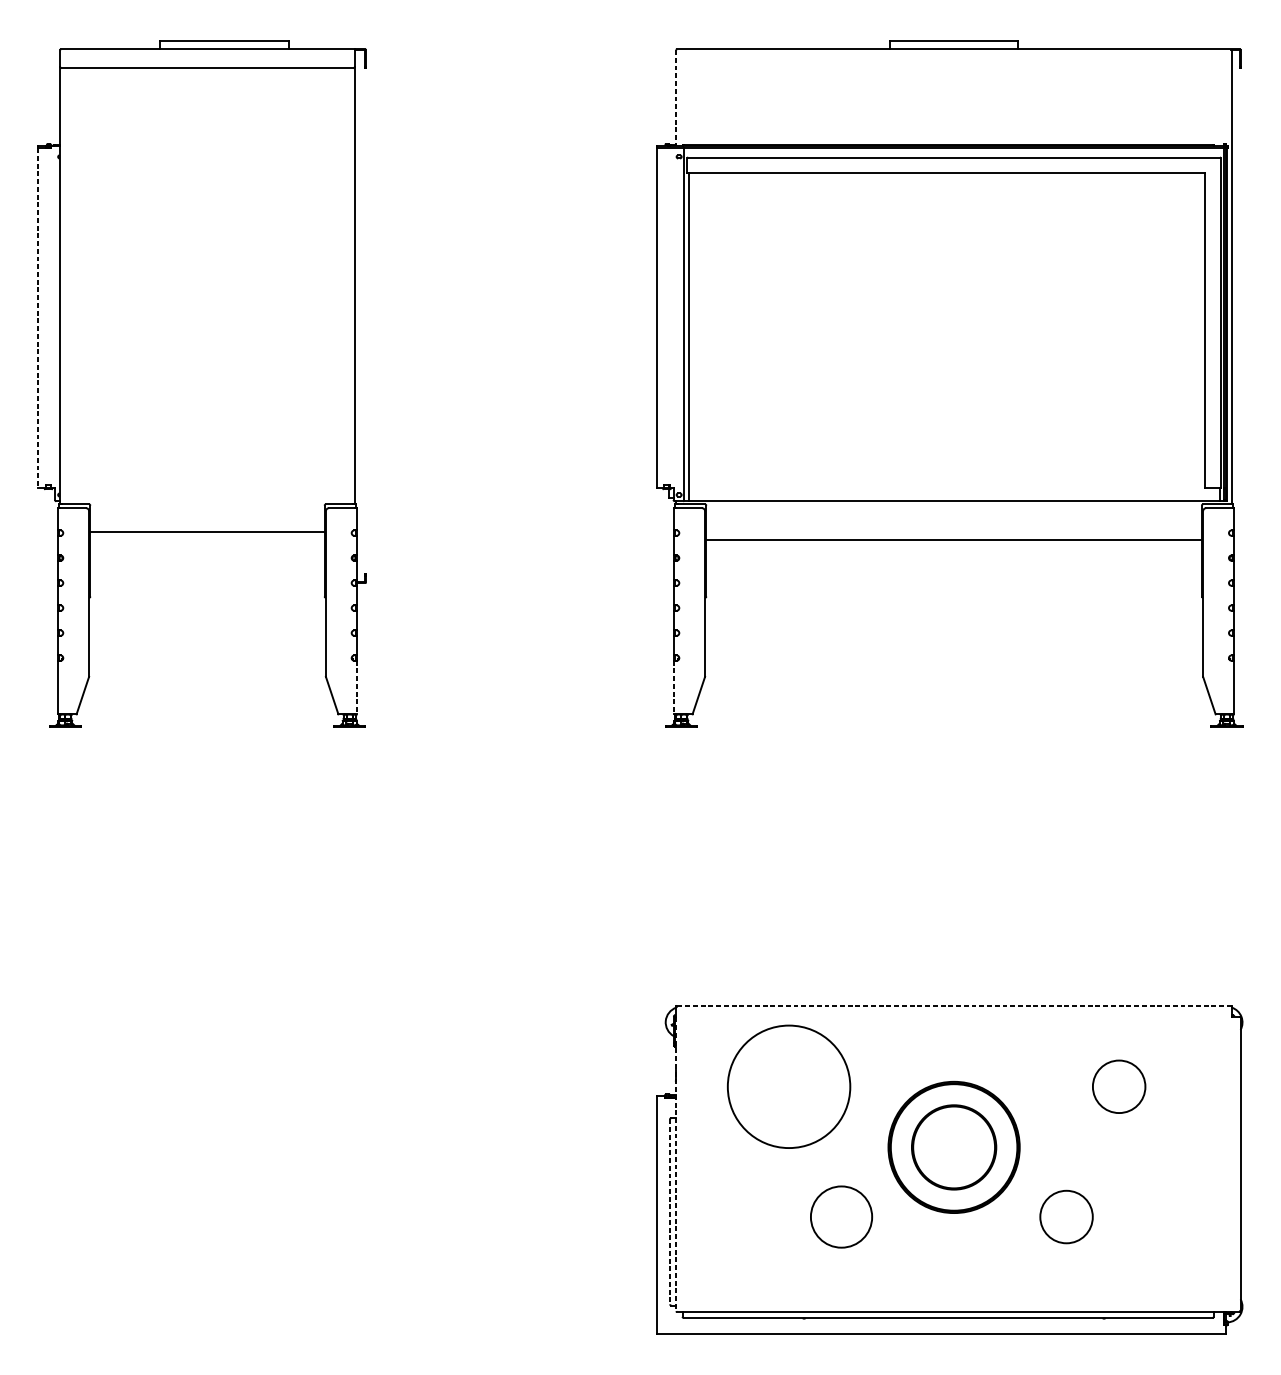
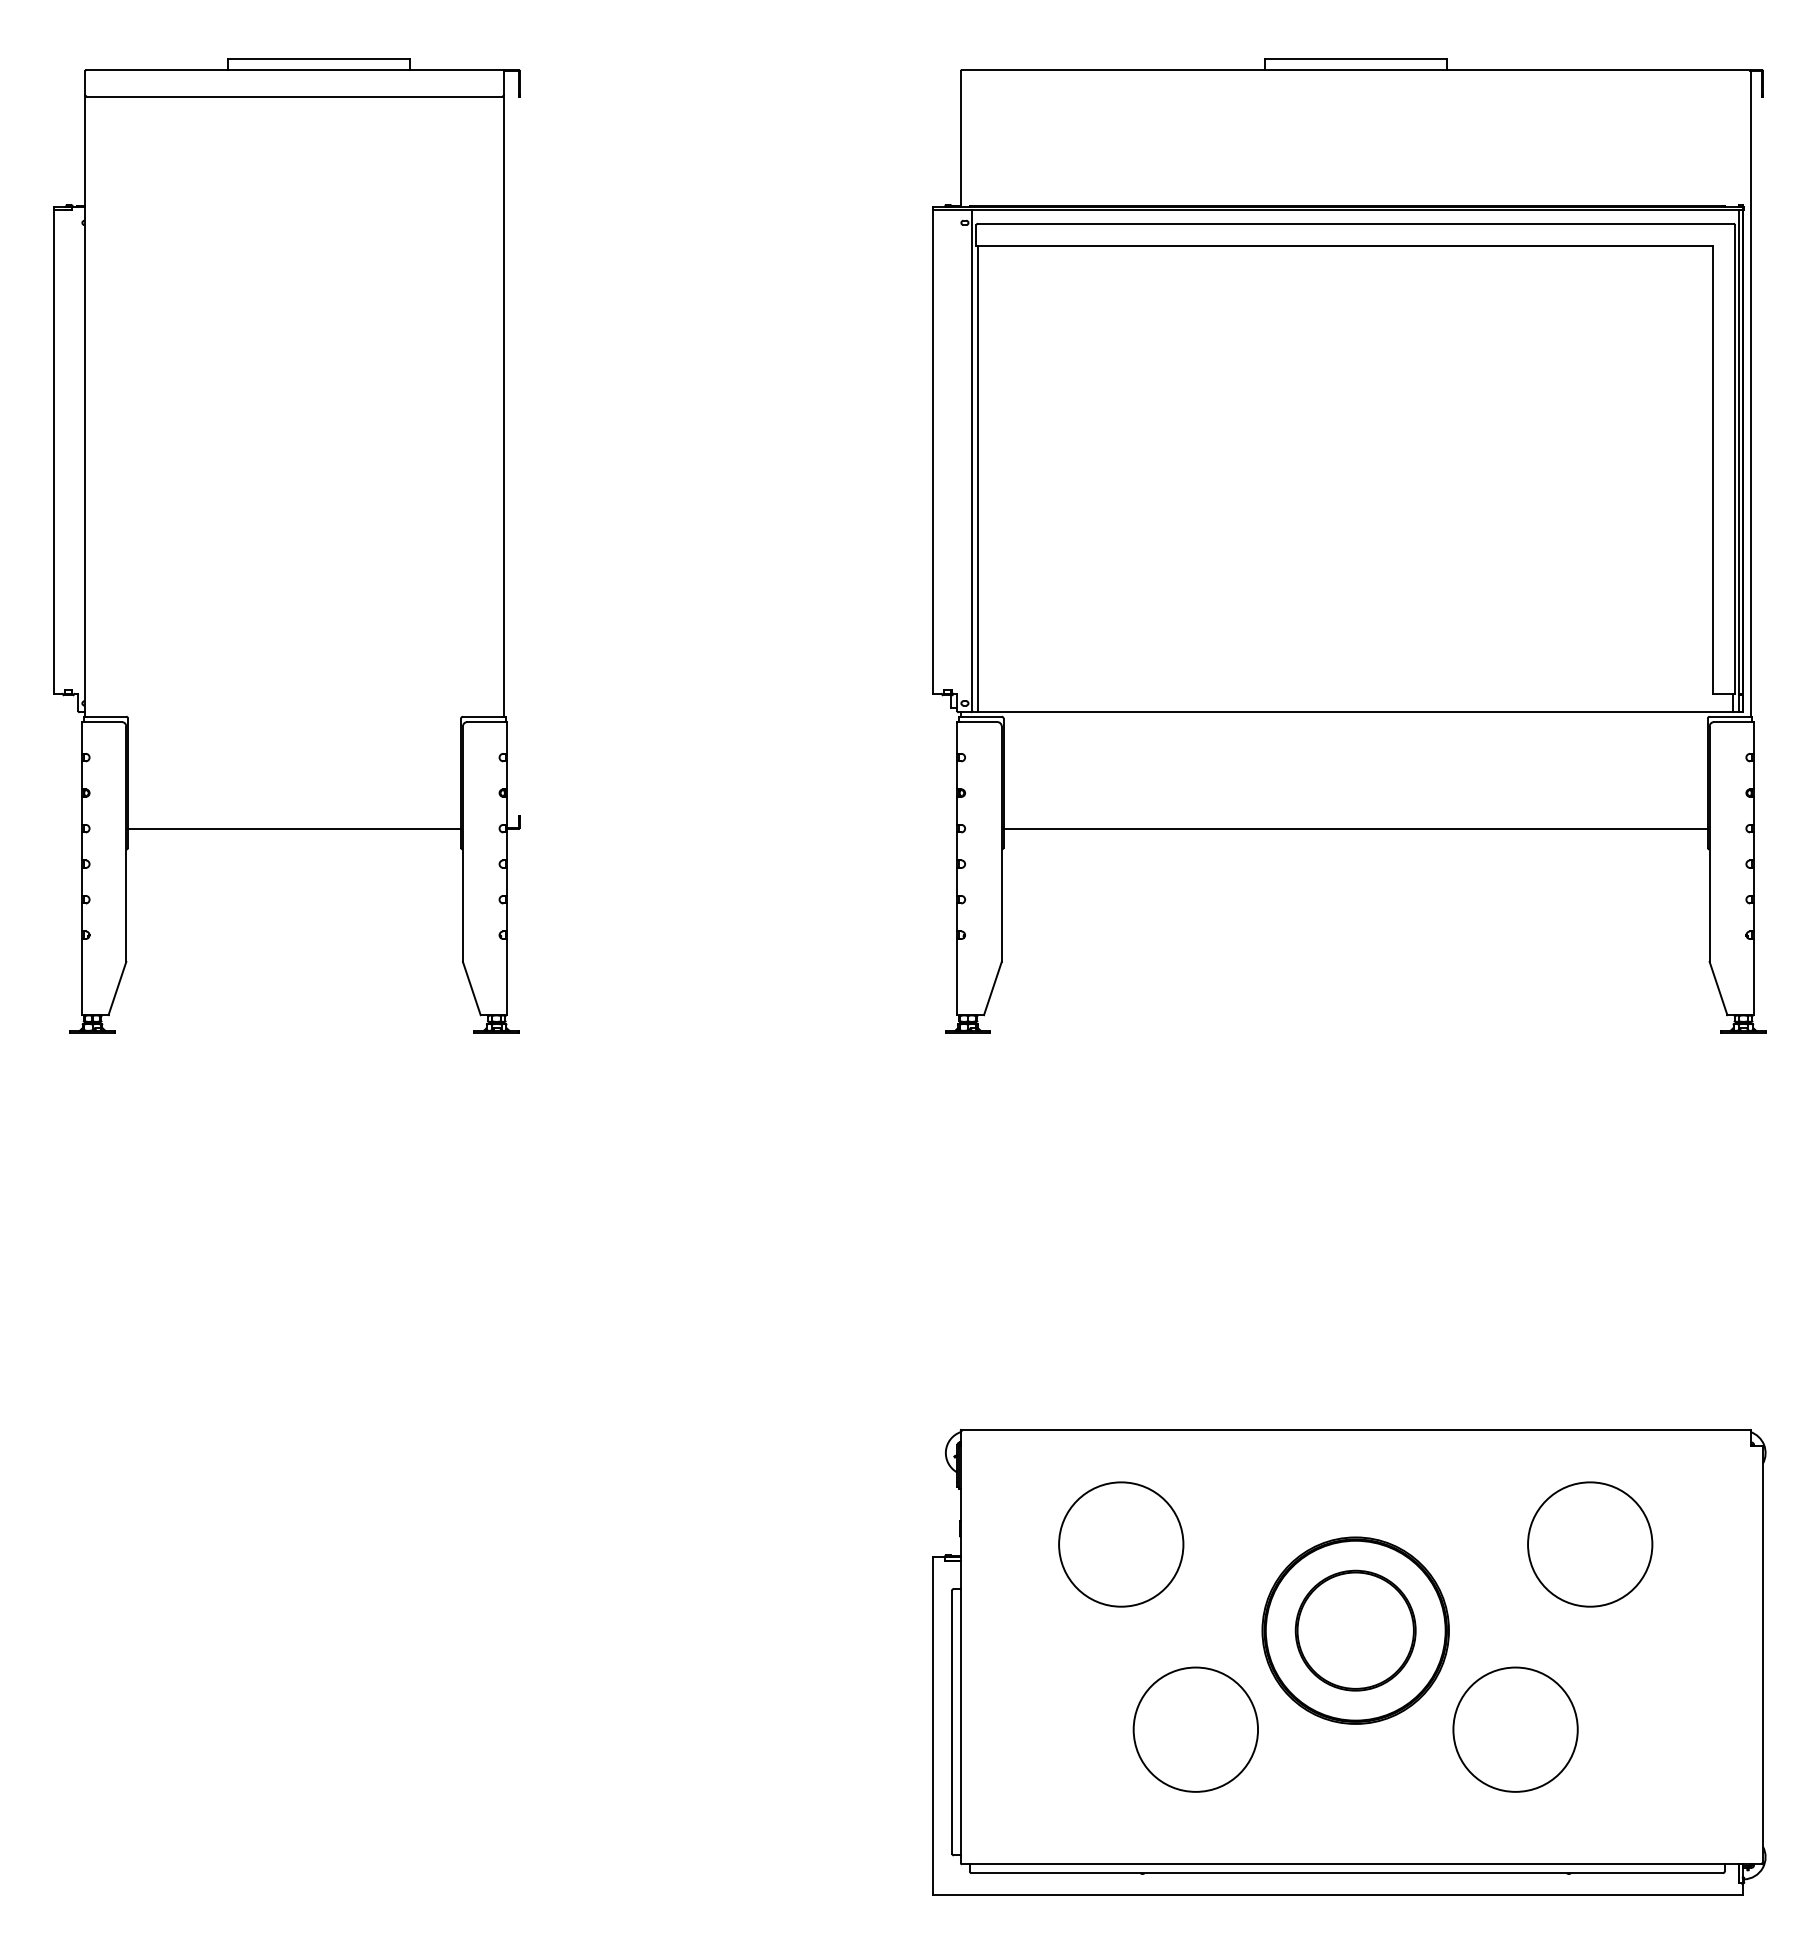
line: (676, 97) -> (960, 138), dashed -> solid
line: (38, 318) -> (54, 452), dashed -> solid
line: (207, 531) -> (294, 828), moved
line: (953, 540) -> (1355, 828), moved
line: (357, 687) -> (507, 977), dashed -> solid
line: (673, 687) -> (957, 977), dashed -> solid
line: (953, 1005) -> (1355, 1429), dashed -> solid
circle: (789, 1086) -> (1121, 1544), size x0.71
circle: (1119, 1086) -> (1590, 1544), size x1.67
line: (676, 1164) -> (960, 1654), dashed -> solid
line: (670, 1212) -> (952, 1722), dashed -> solid
circle: (841, 1216) -> (1195, 1729), size x1.43
circle: (1066, 1216) -> (1515, 1729), size x1.67

